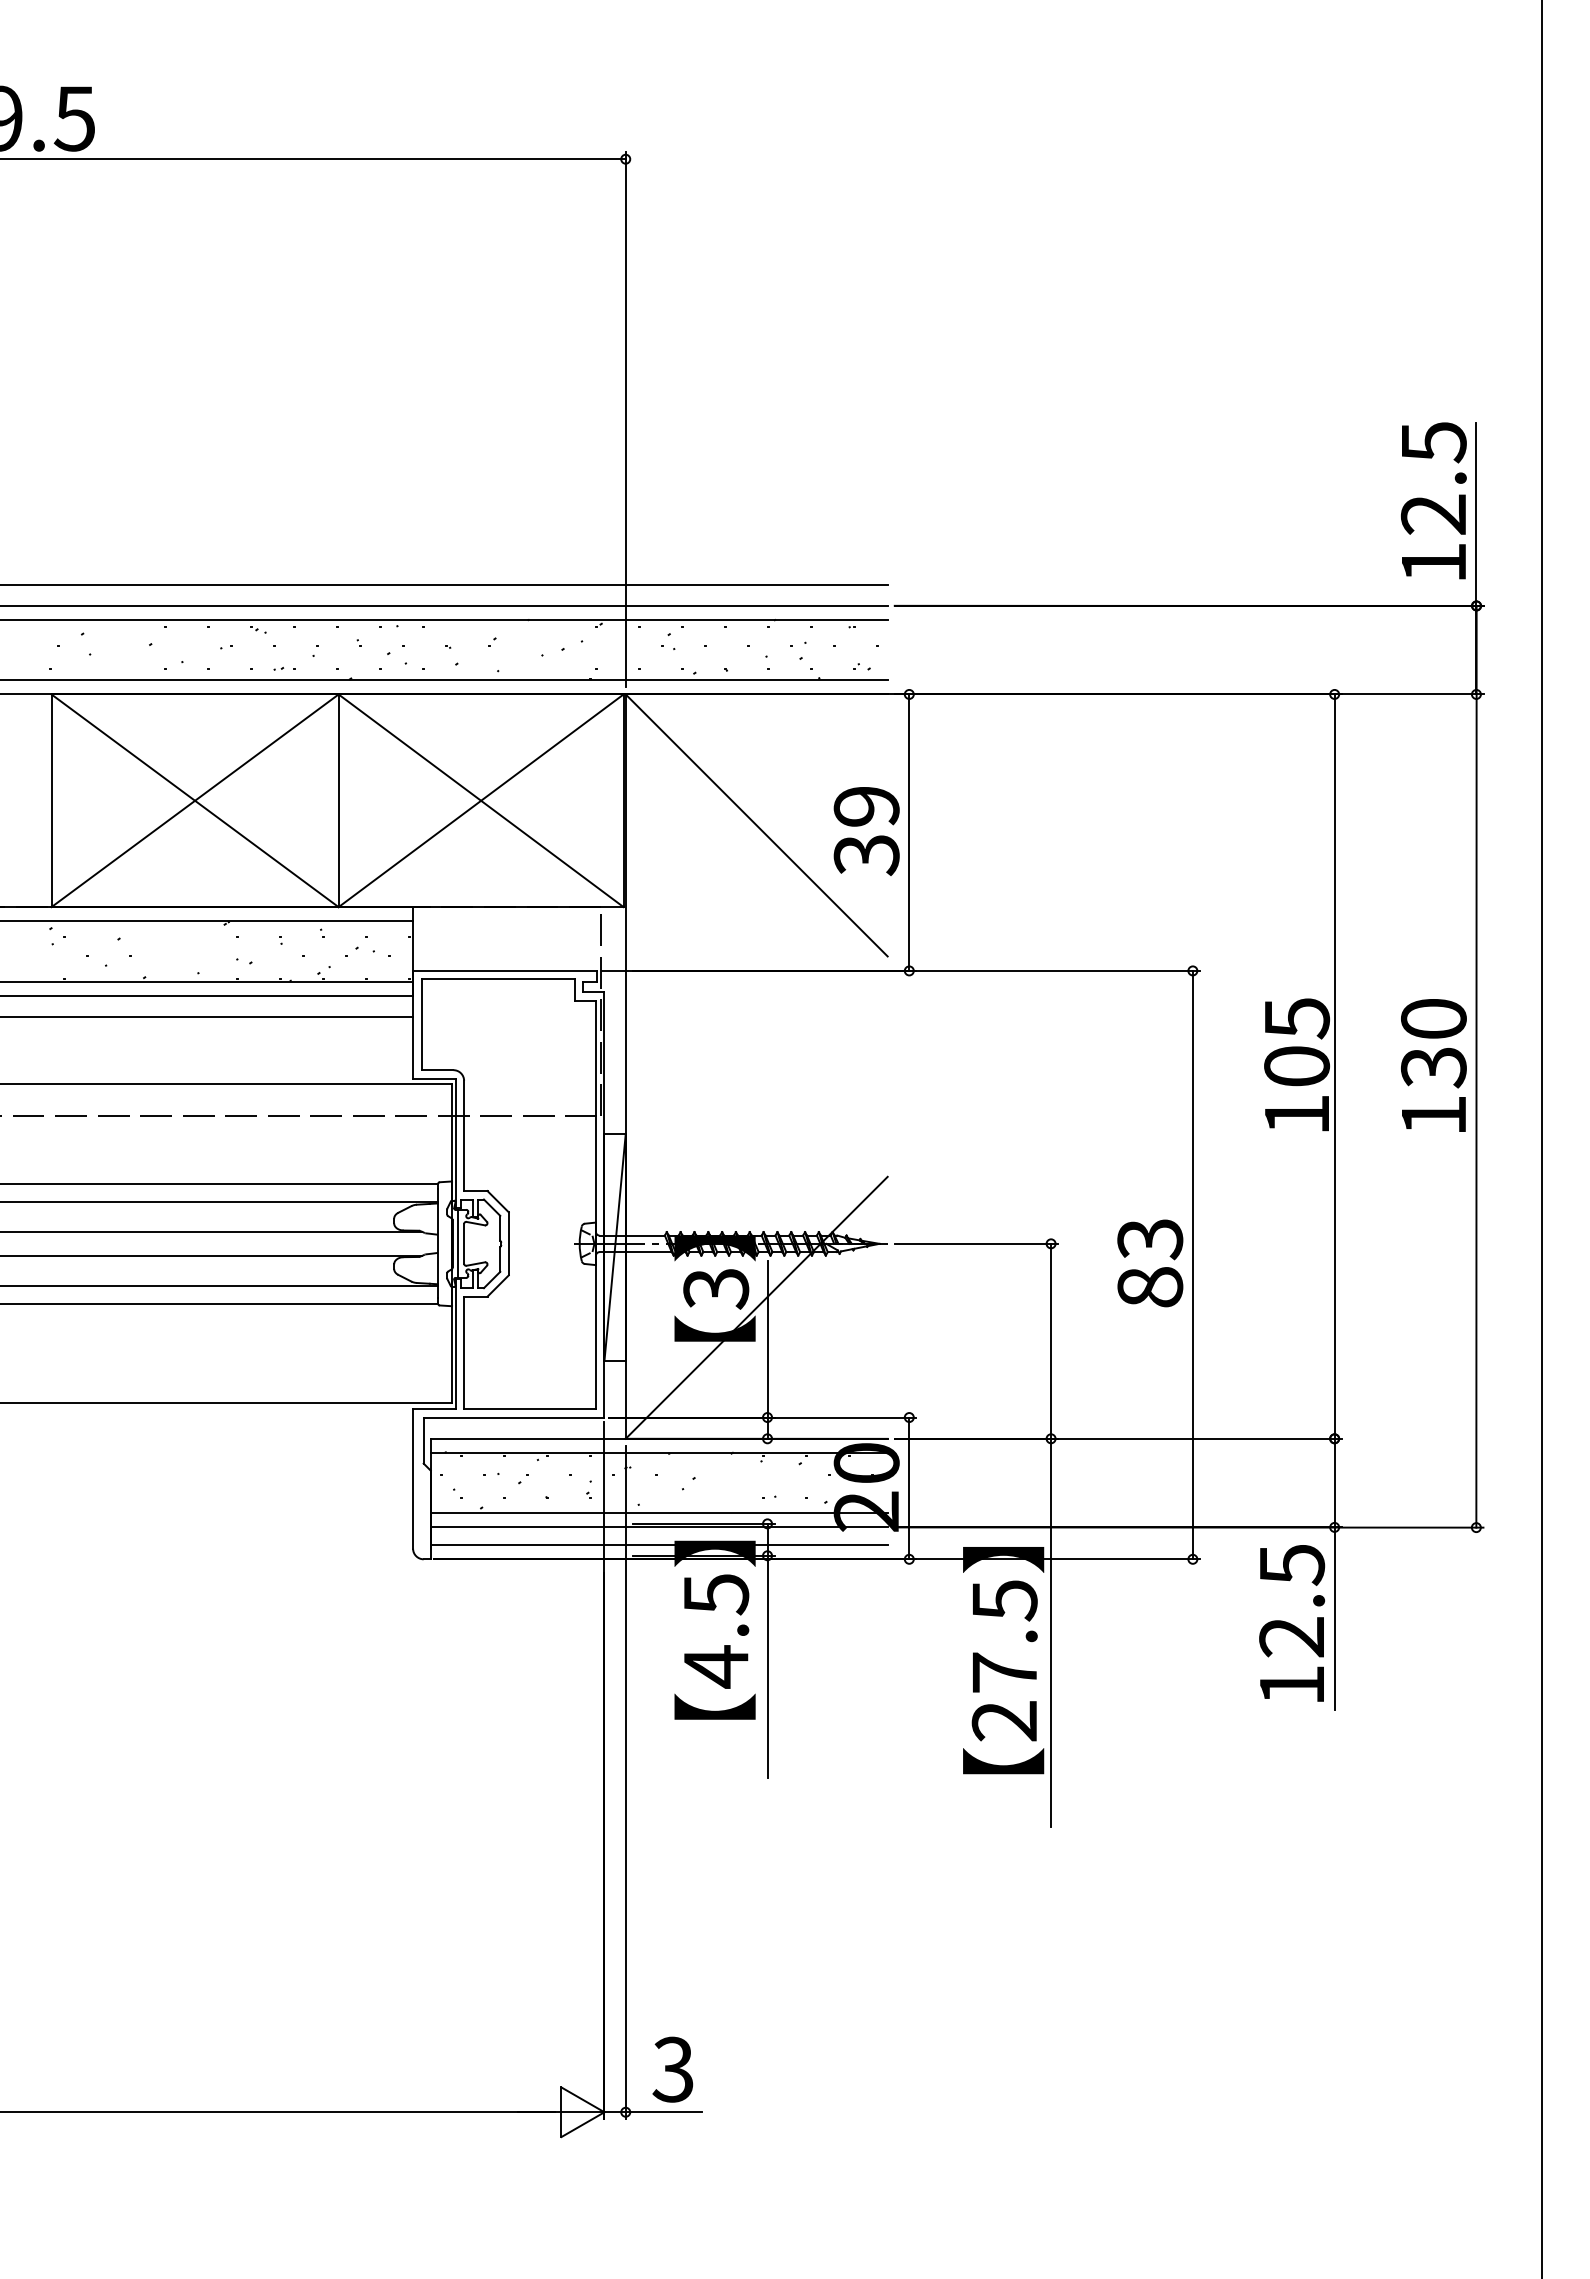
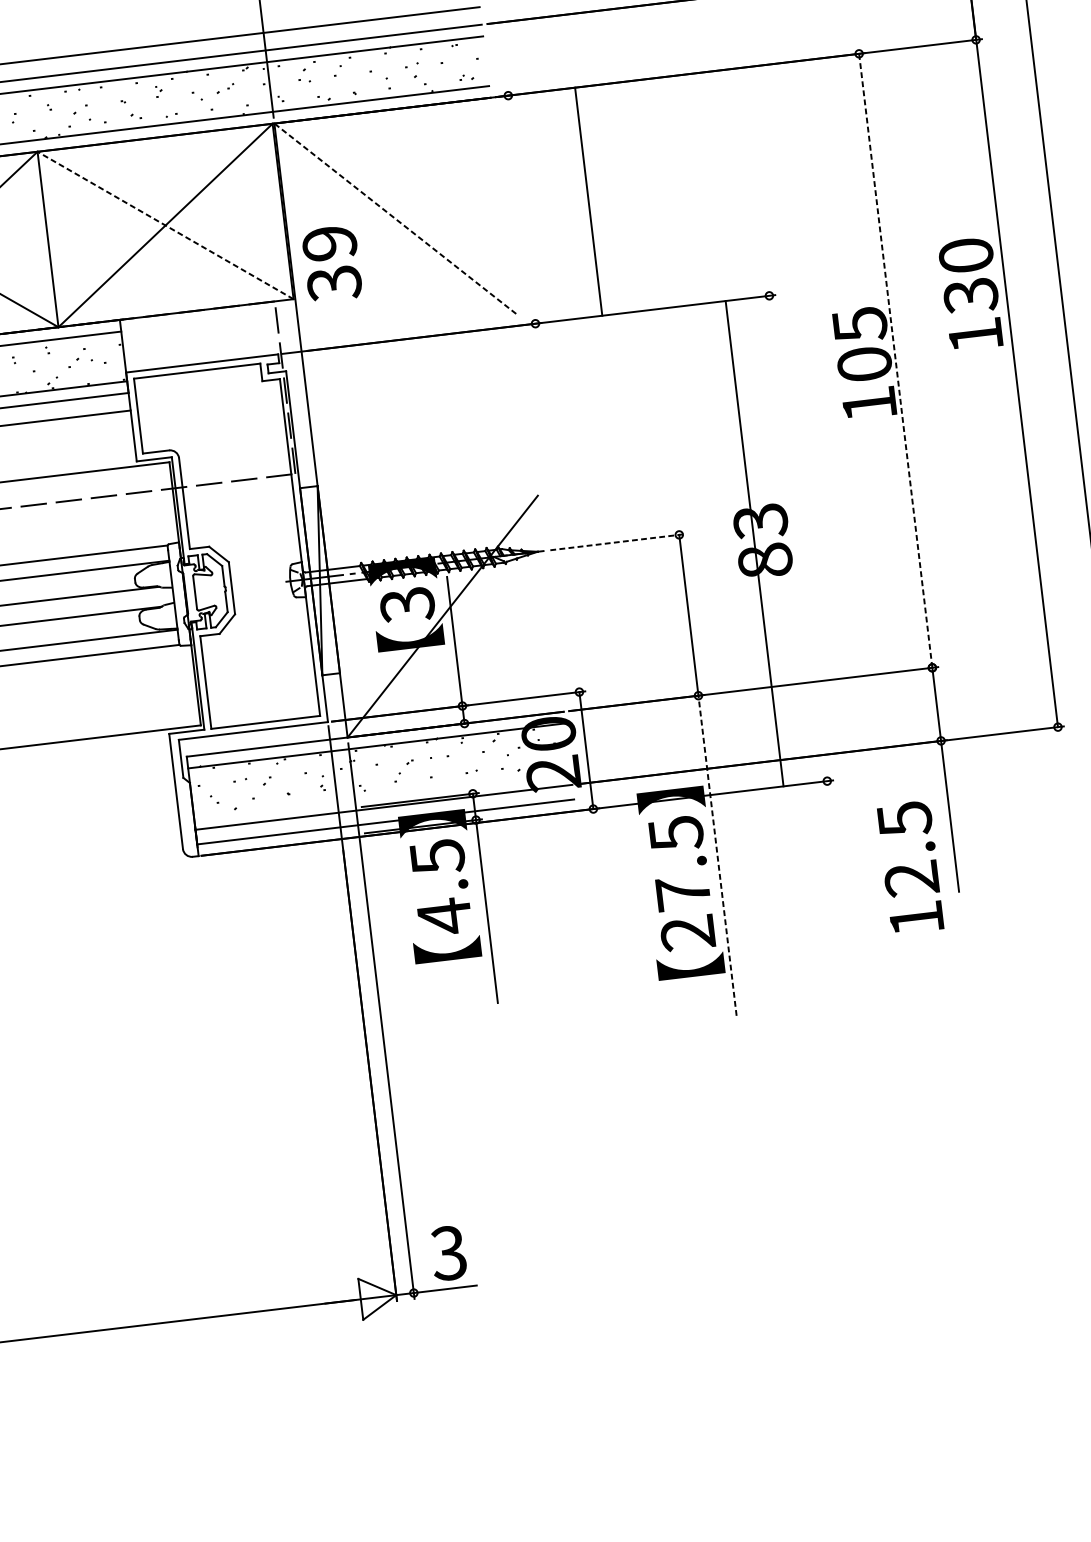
line: (481, 800) -> (165, 225), solid -> dashed
line: (756, 825) -> (395, 218), solid -> dashed
text: (866, 831) -> (331, 263), moved
line: (909, 832) -> (588, 201), moved
text: (1433, 1065) -> (970, 294), moved
line: (1334, 1066) -> (895, 360), solid -> dashed
line: (458, 1243) -> (190, 592), removed
line: (976, 1243) -> (617, 541), solid -> dashed
line: (1192, 1264) -> (754, 543), moved
line: (658, 1513) -> (381, 795), removed
text: (1292, 1623) -> (910, 867), moved
line: (1051, 1632) -> (717, 855), solid -> dashed

